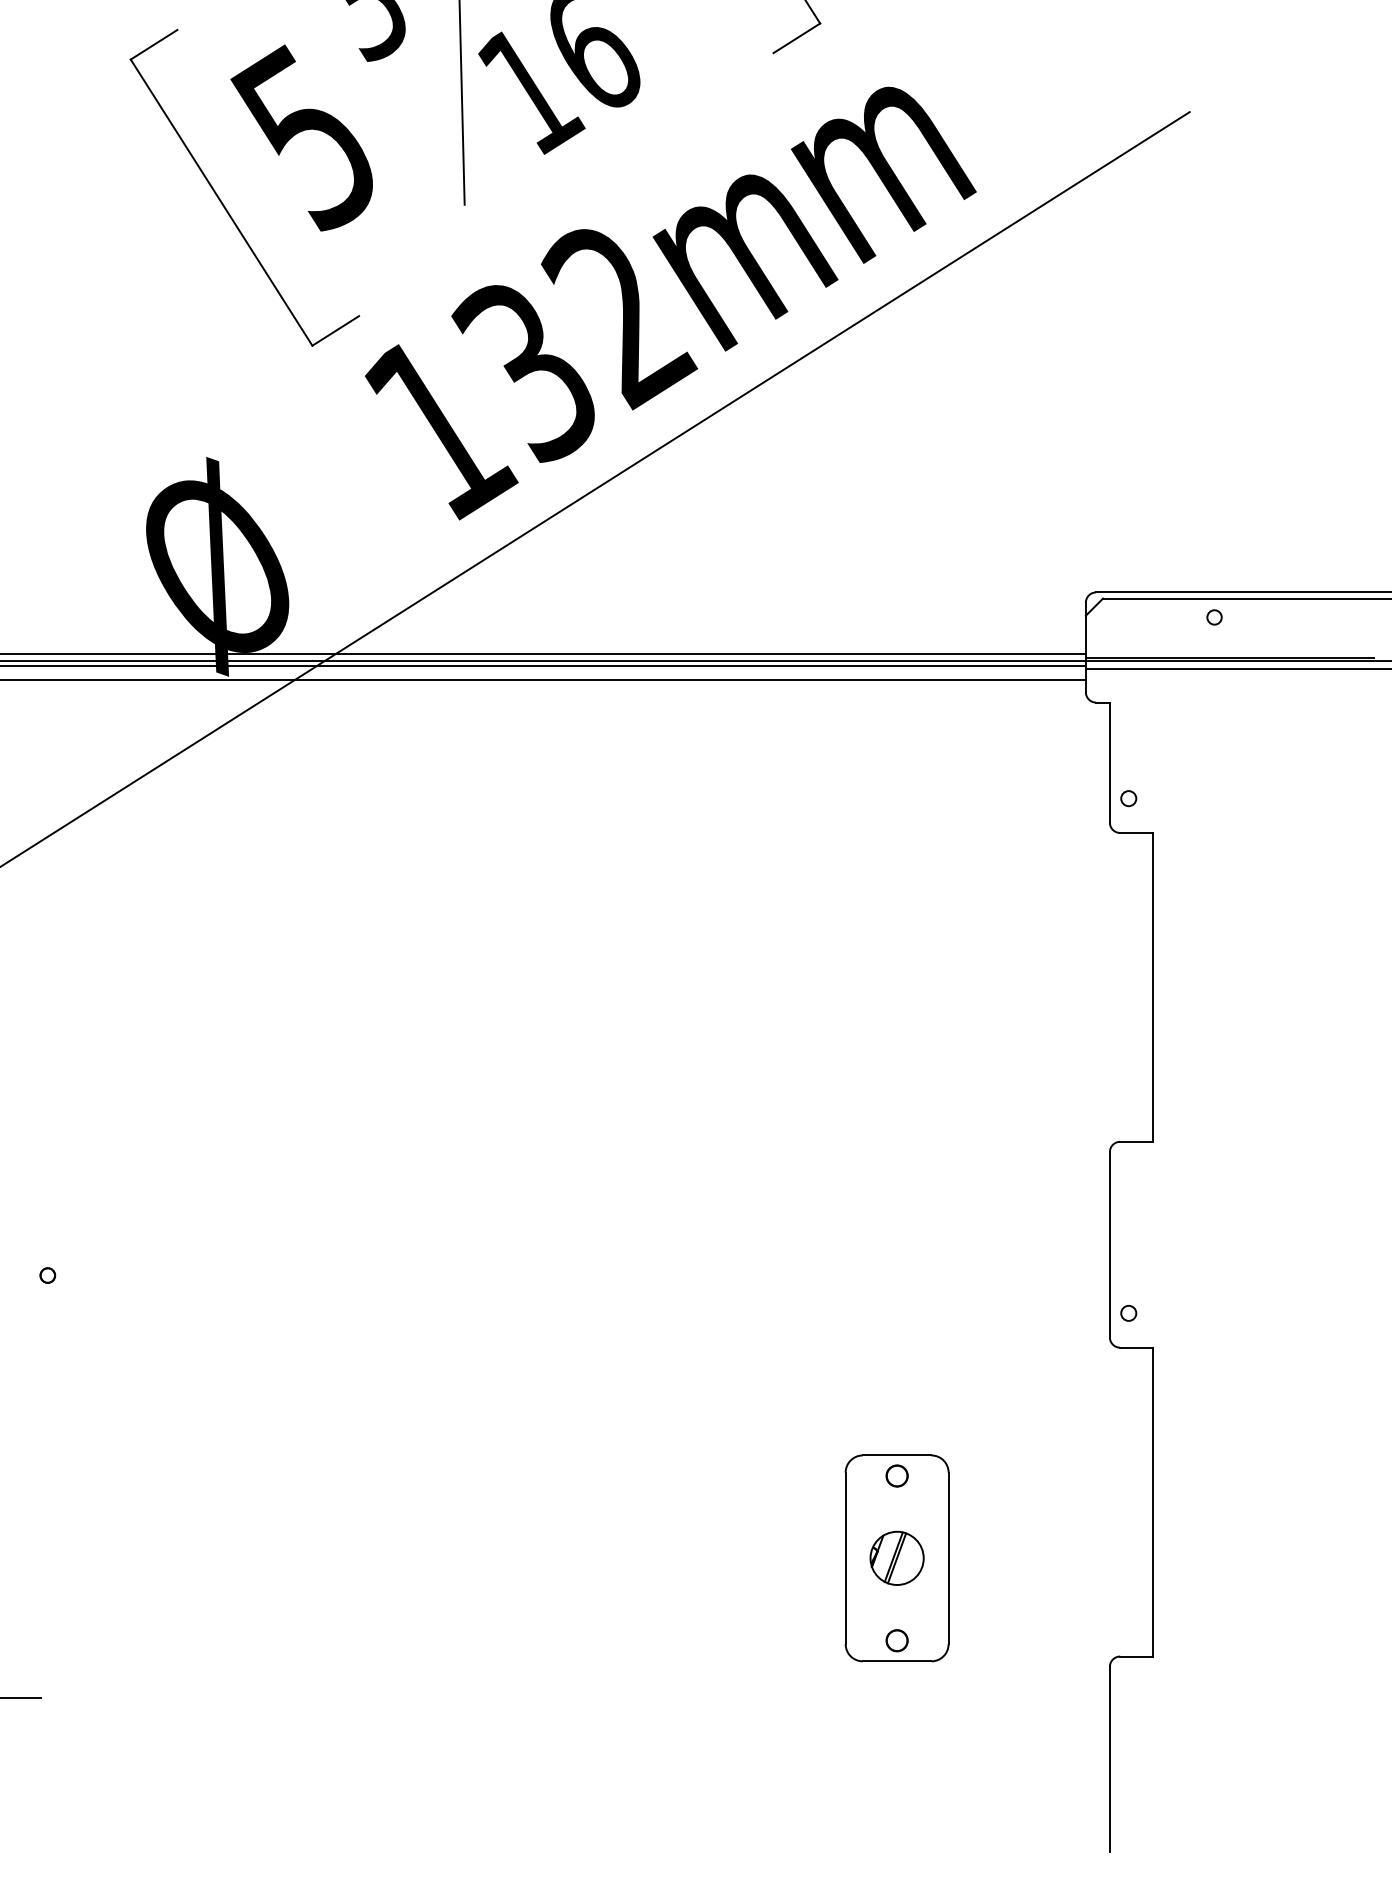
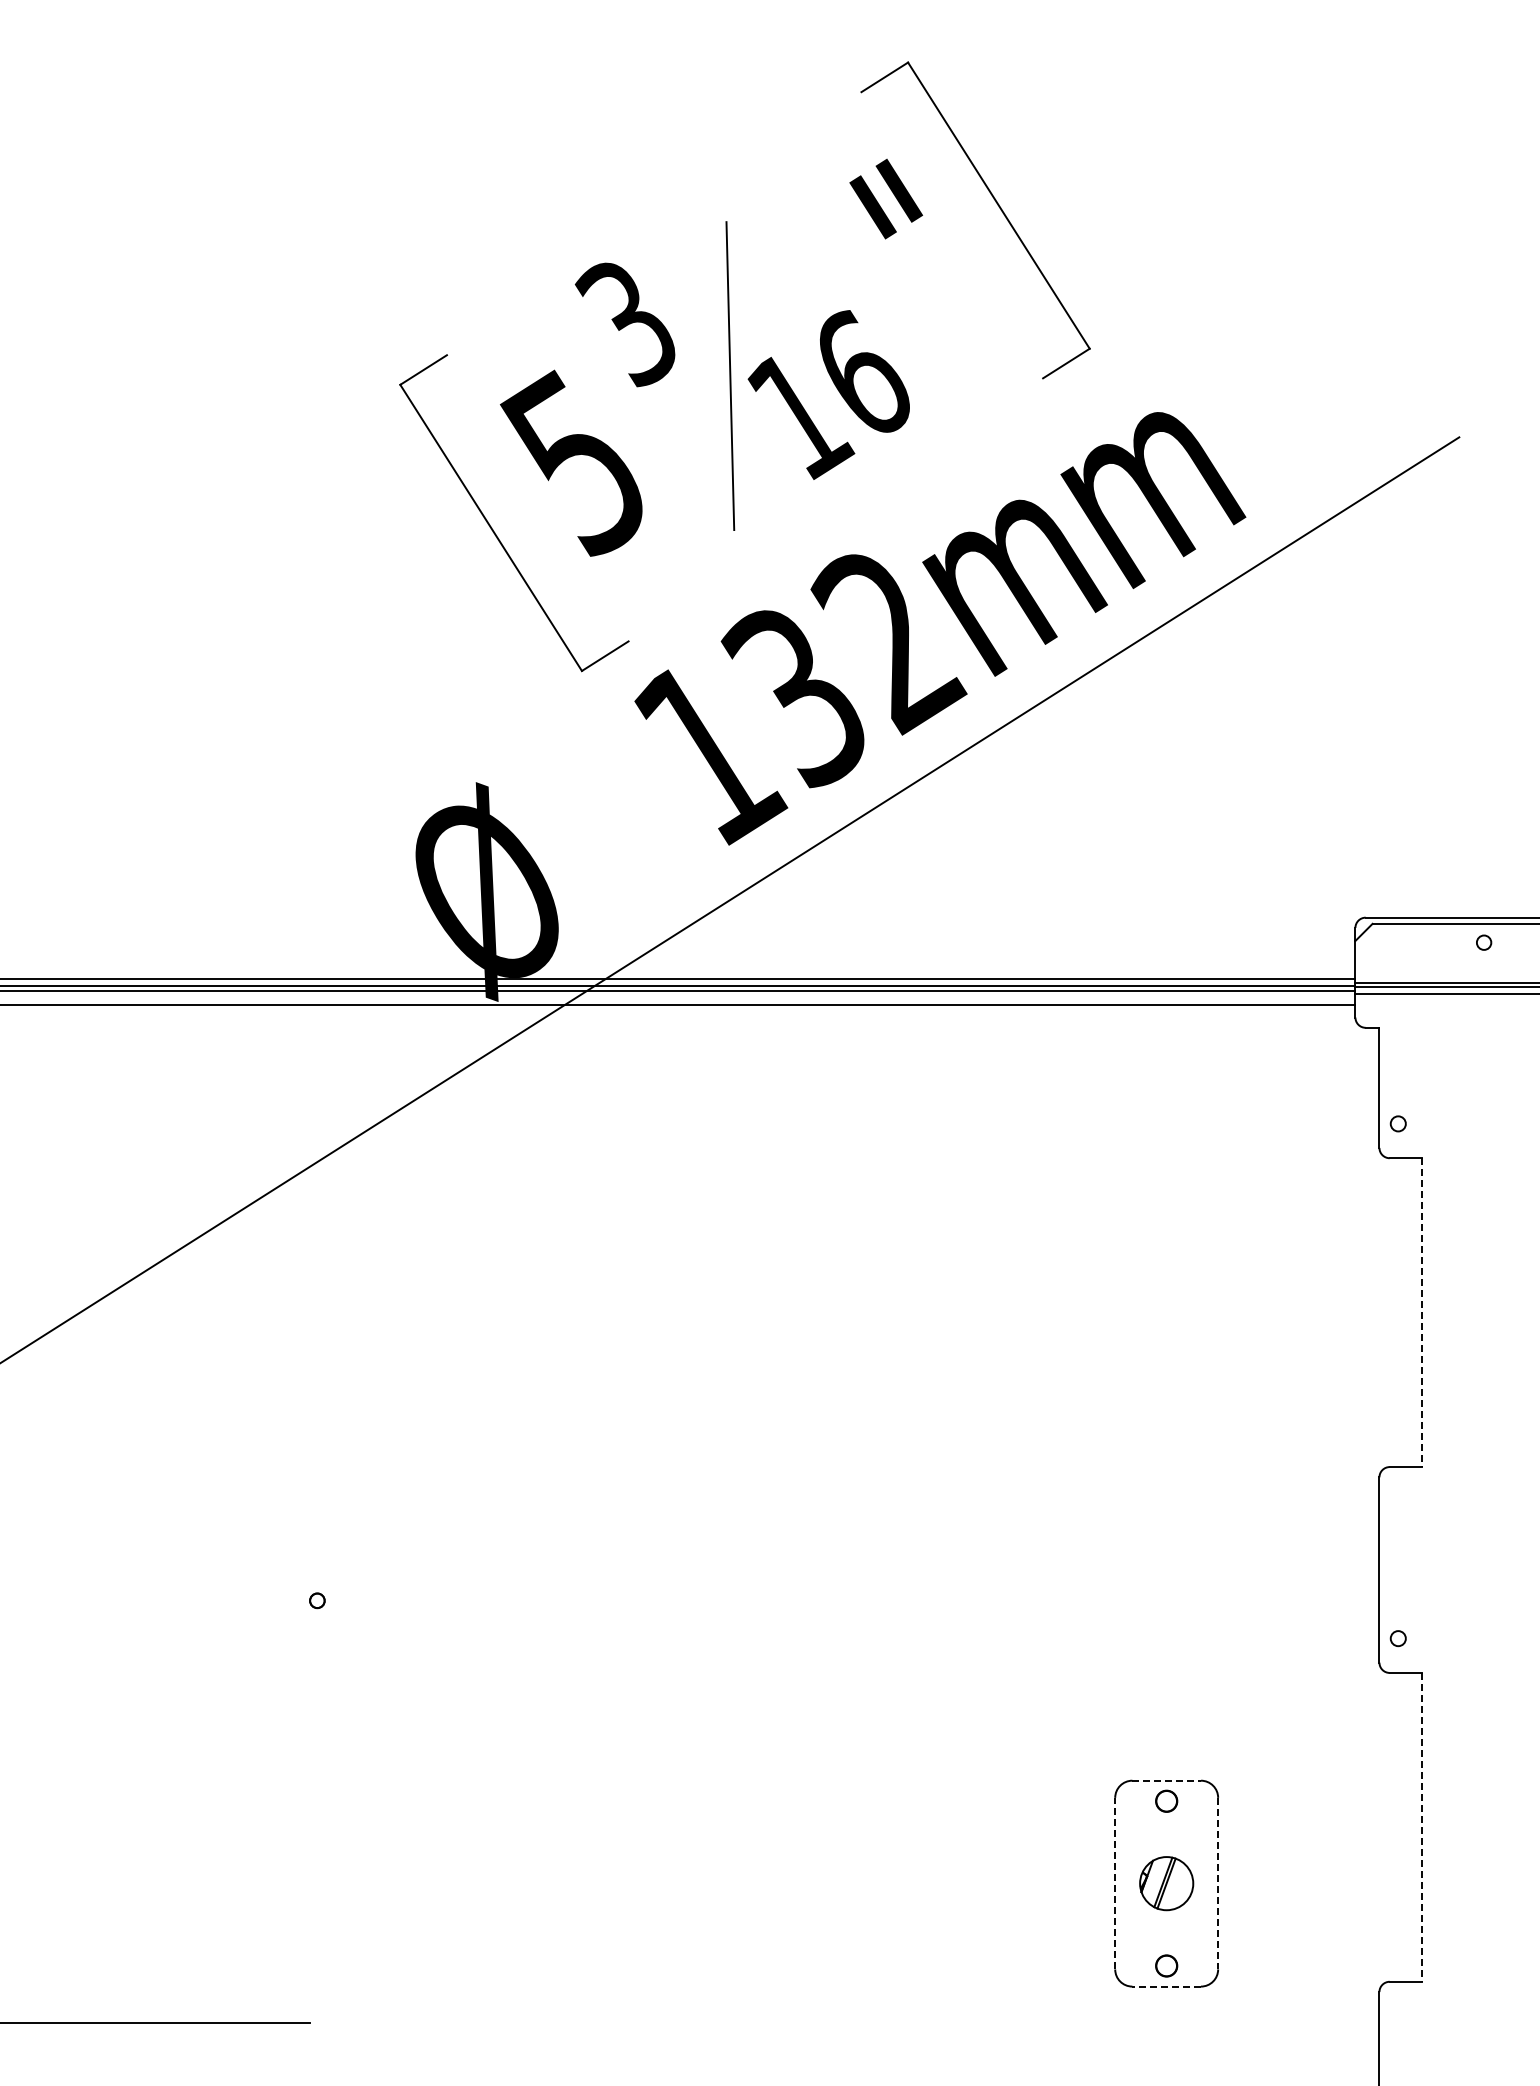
line: (1152, 988) -> (1422, 1313), solid -> dashed
line: (897, 1455) -> (1167, 1780), solid -> dashed
line: (1152, 1502) -> (1422, 1827), solid -> dashed
line: (845, 1558) -> (1115, 1883), solid -> dashed
line: (948, 1558) -> (1218, 1883), solid -> dashed
line: (896, 1661) -> (1166, 1986), solid -> dashed

